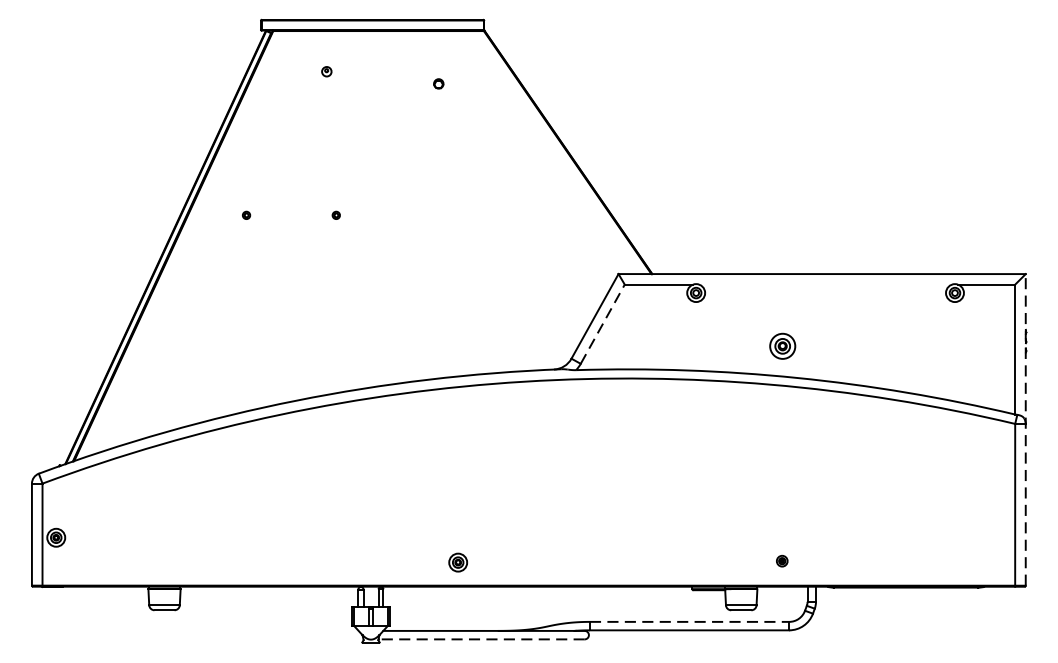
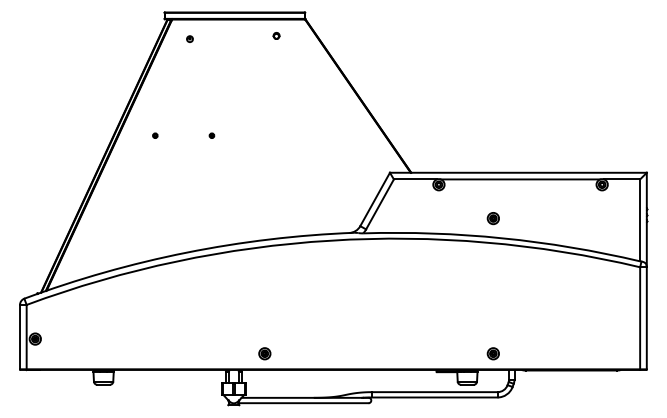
part: (326, 70) -> (189, 38), moved
part: (438, 83) -> (276, 35), moved
line: (825, 284) -> (520, 179), added
line: (603, 324) -> (380, 204), dashed -> solid
part: (781, 346) -> (492, 218), size x0.71
line: (1025, 429) -> (646, 270), dashed -> solid
part: (781, 560) -> (492, 353), size x1.67
part: (457, 562) -> (264, 353), moved
line: (689, 622) -> (434, 392), dashed -> solid
line: (481, 639) -> (303, 403), dashed -> solid

